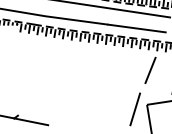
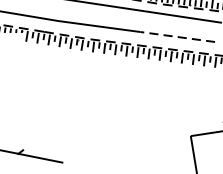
line: (137, 28) -> (178, 36), solid -> dashed
line: (150, 70) -> (195, 91), removed
line: (135, 109) -> (175, 142), removed

